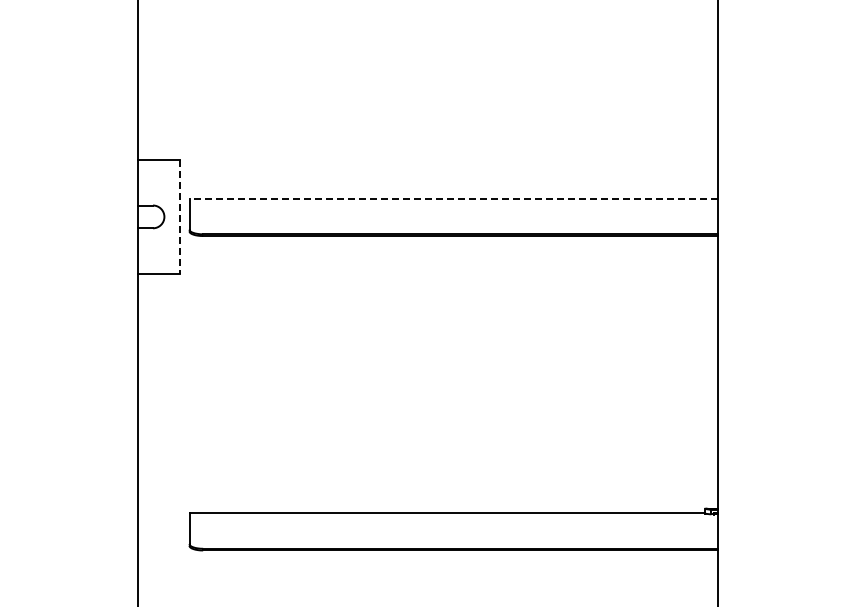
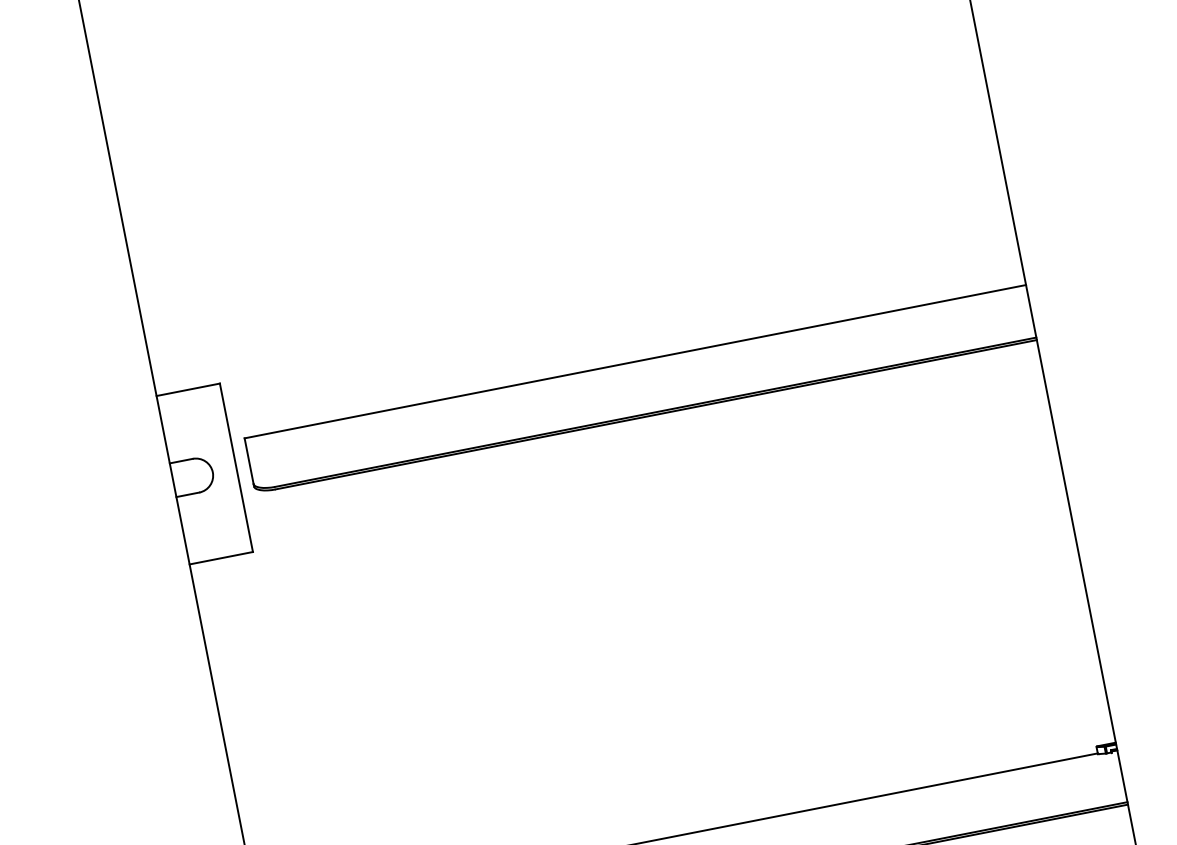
line: (453, 198) -> (634, 361), dashed -> solid
line: (180, 216) -> (236, 467), dashed -> solid

